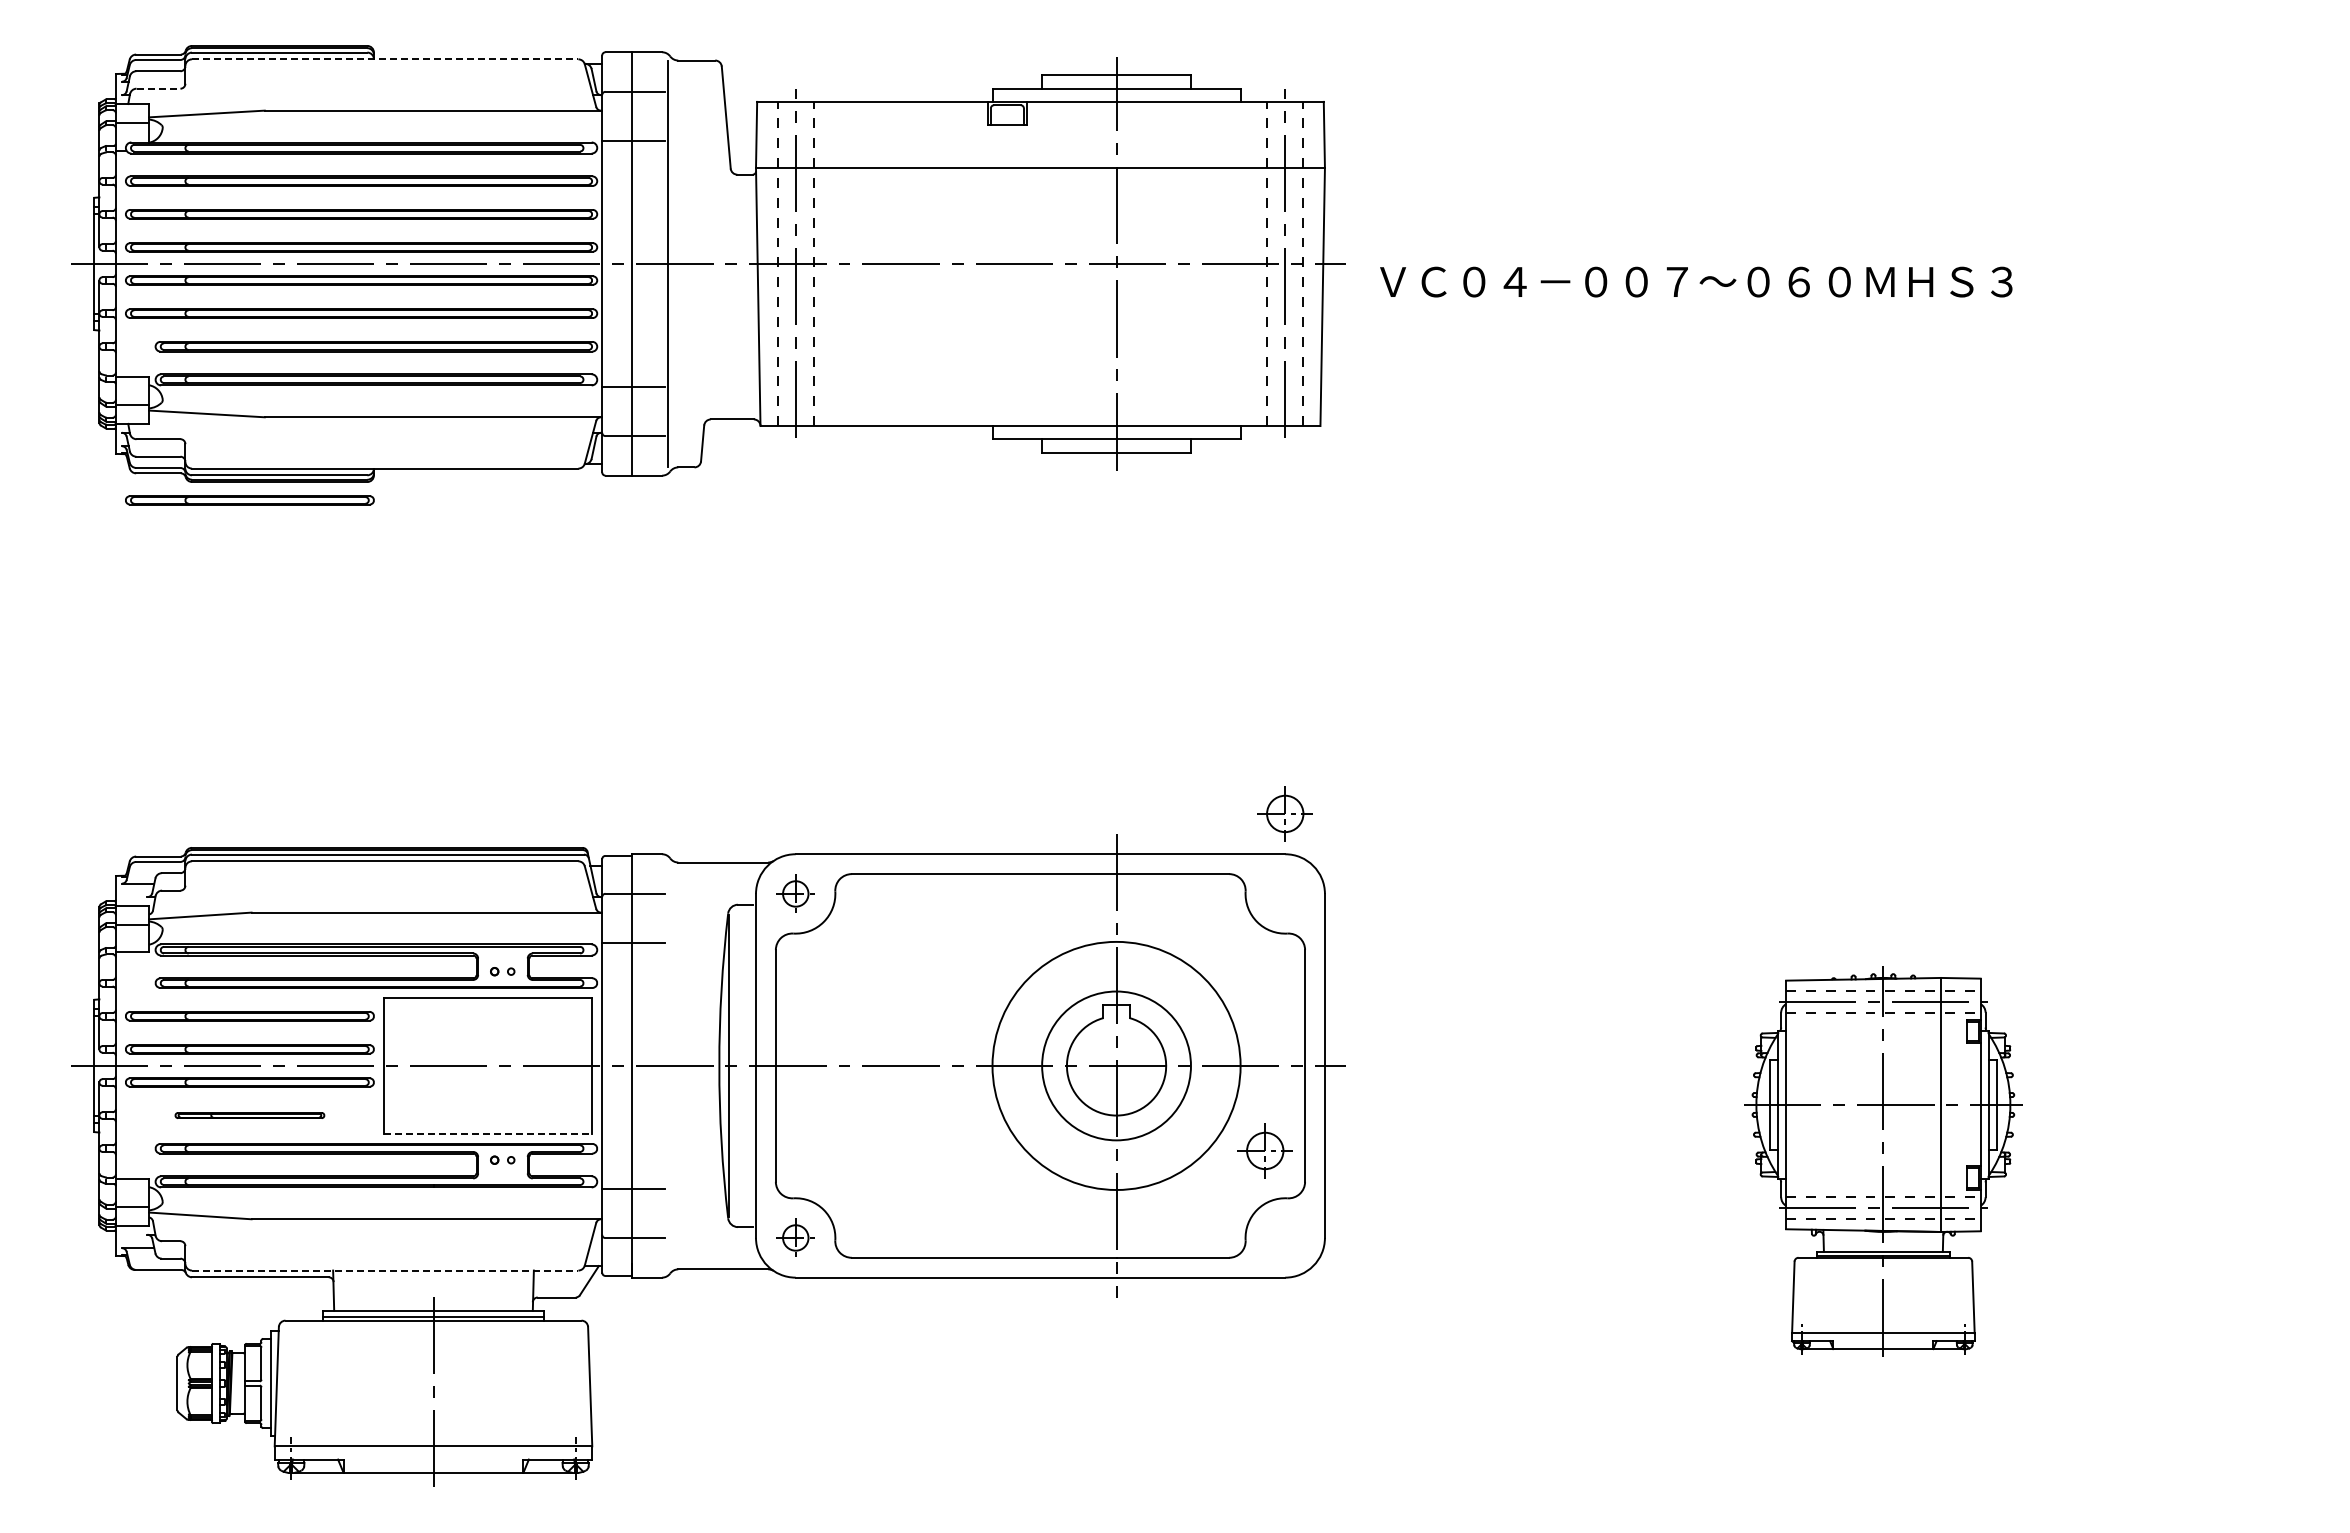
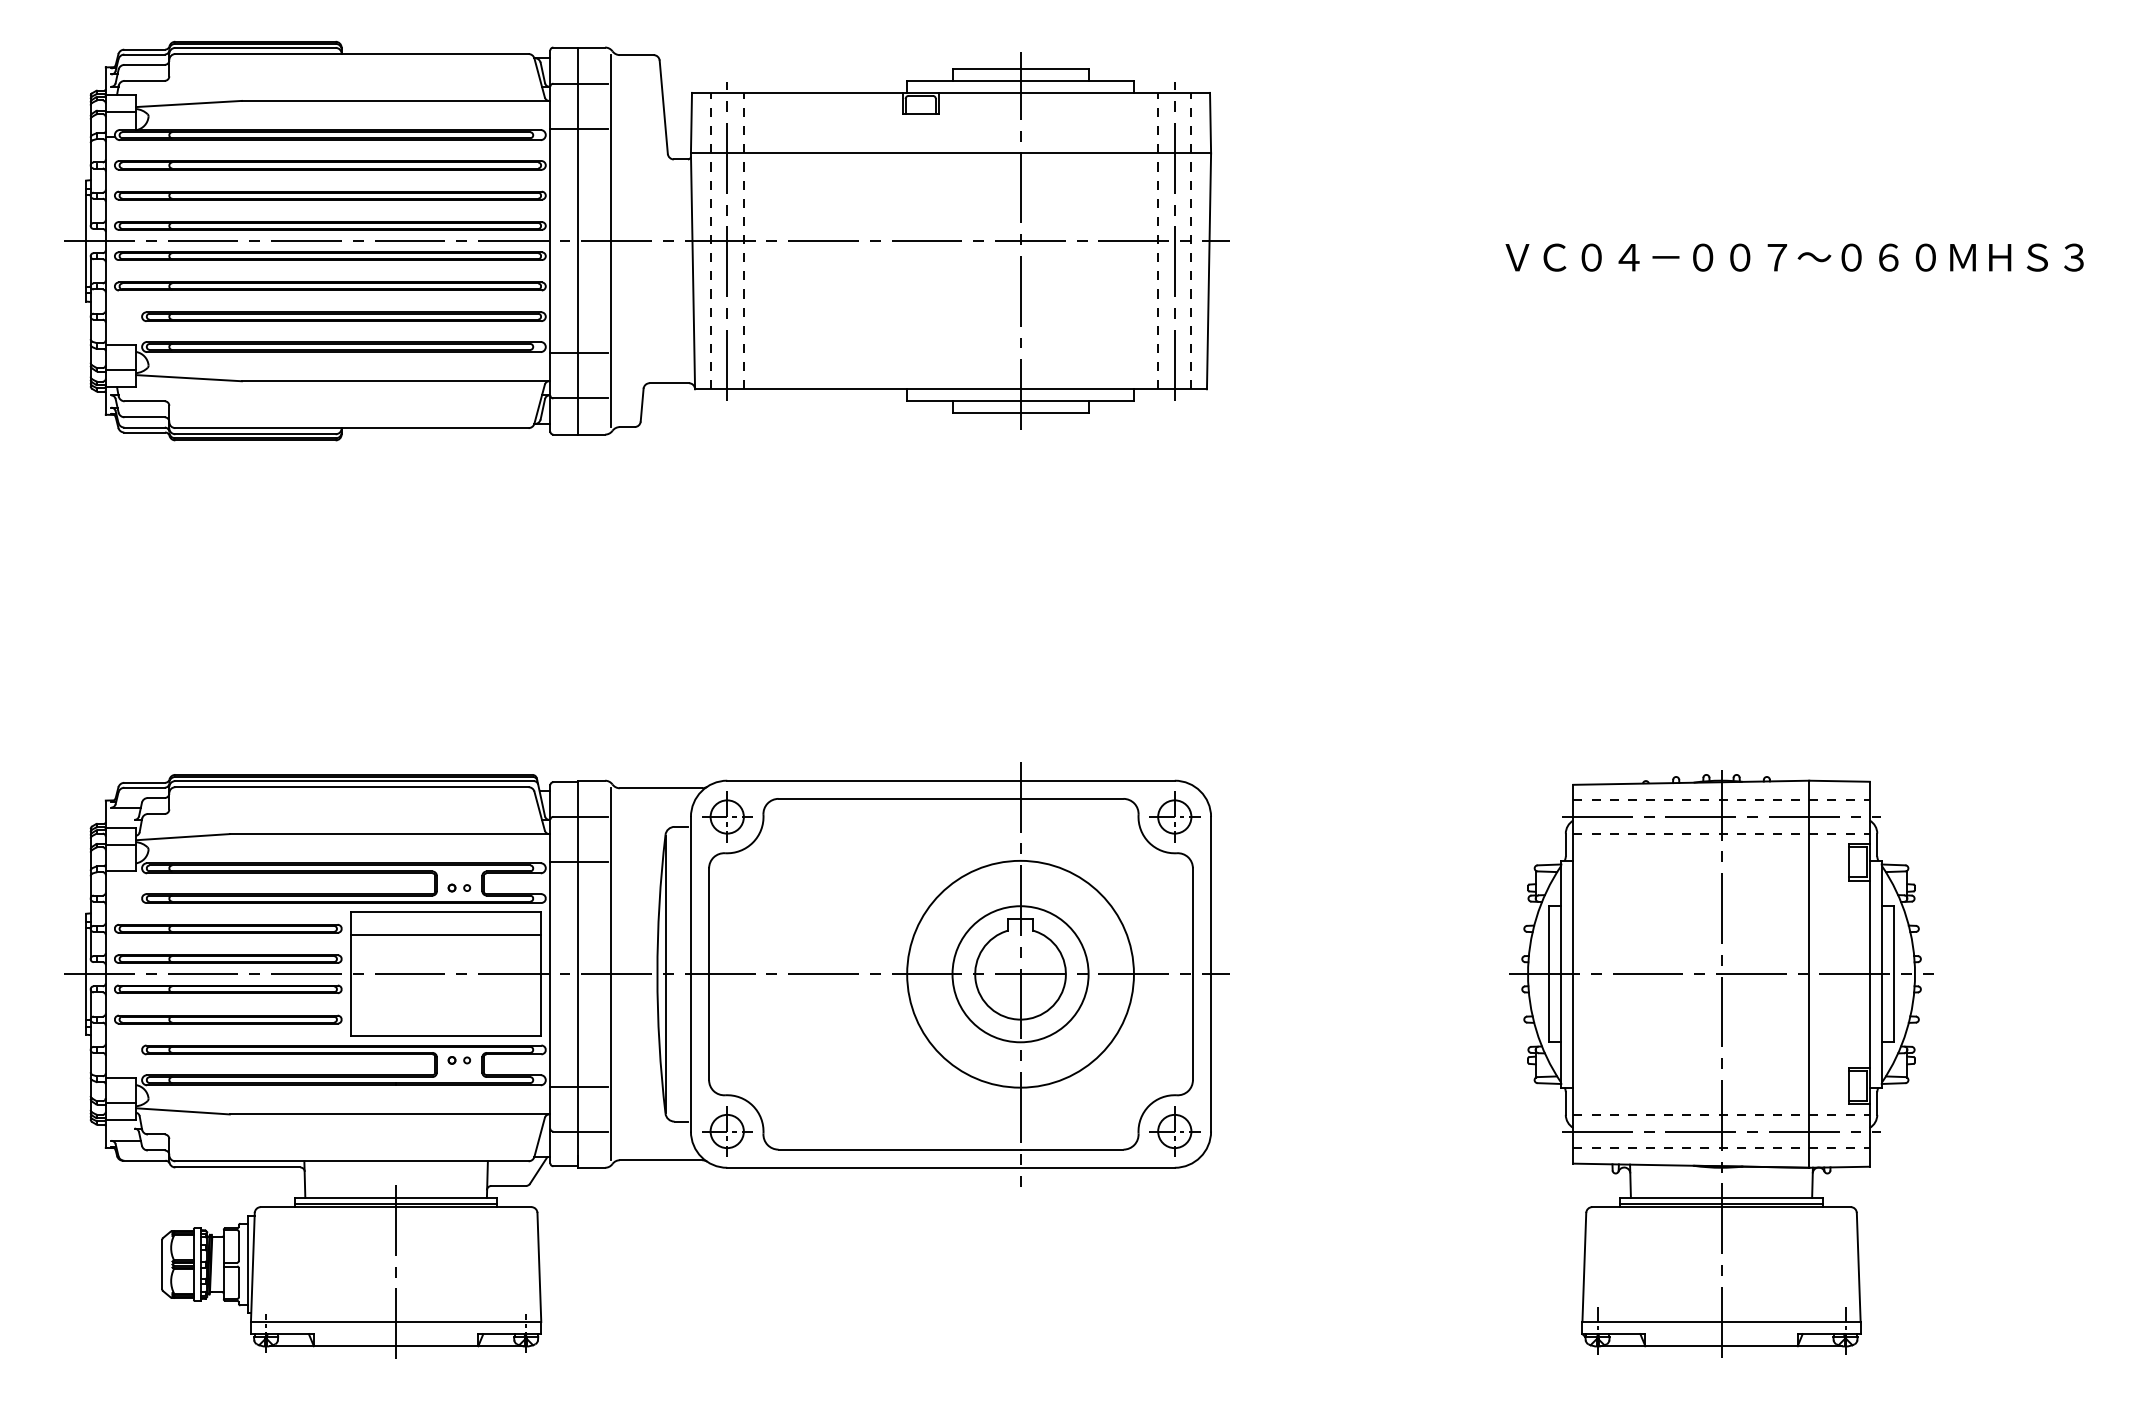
line: (385, 59) -> (352, 54), dashed -> solid
line: (158, 88) -> (144, 80), dashed -> solid
text: (1696, 281) -> (1794, 257), moved
part: (249, 500) -> (227, 457), removed
part: (1284, 813) -> (1174, 816), moved
part: (795, 893) -> (727, 816), size x1.43
line: (487, 1022) -> (445, 934), added
line: (668, 1065) -> (610, 973), added
part: (249, 1115) -> (227, 1019), size x1.67
line: (488, 1133) -> (446, 1036), dashed -> solid
part: (1264, 1150) -> (1174, 1131), moved
part: (1883, 1163) -> (1721, 1063), size x1.67
part: (795, 1237) -> (727, 1131), size x1.43
line: (385, 1270) -> (352, 1161), dashed -> solid

